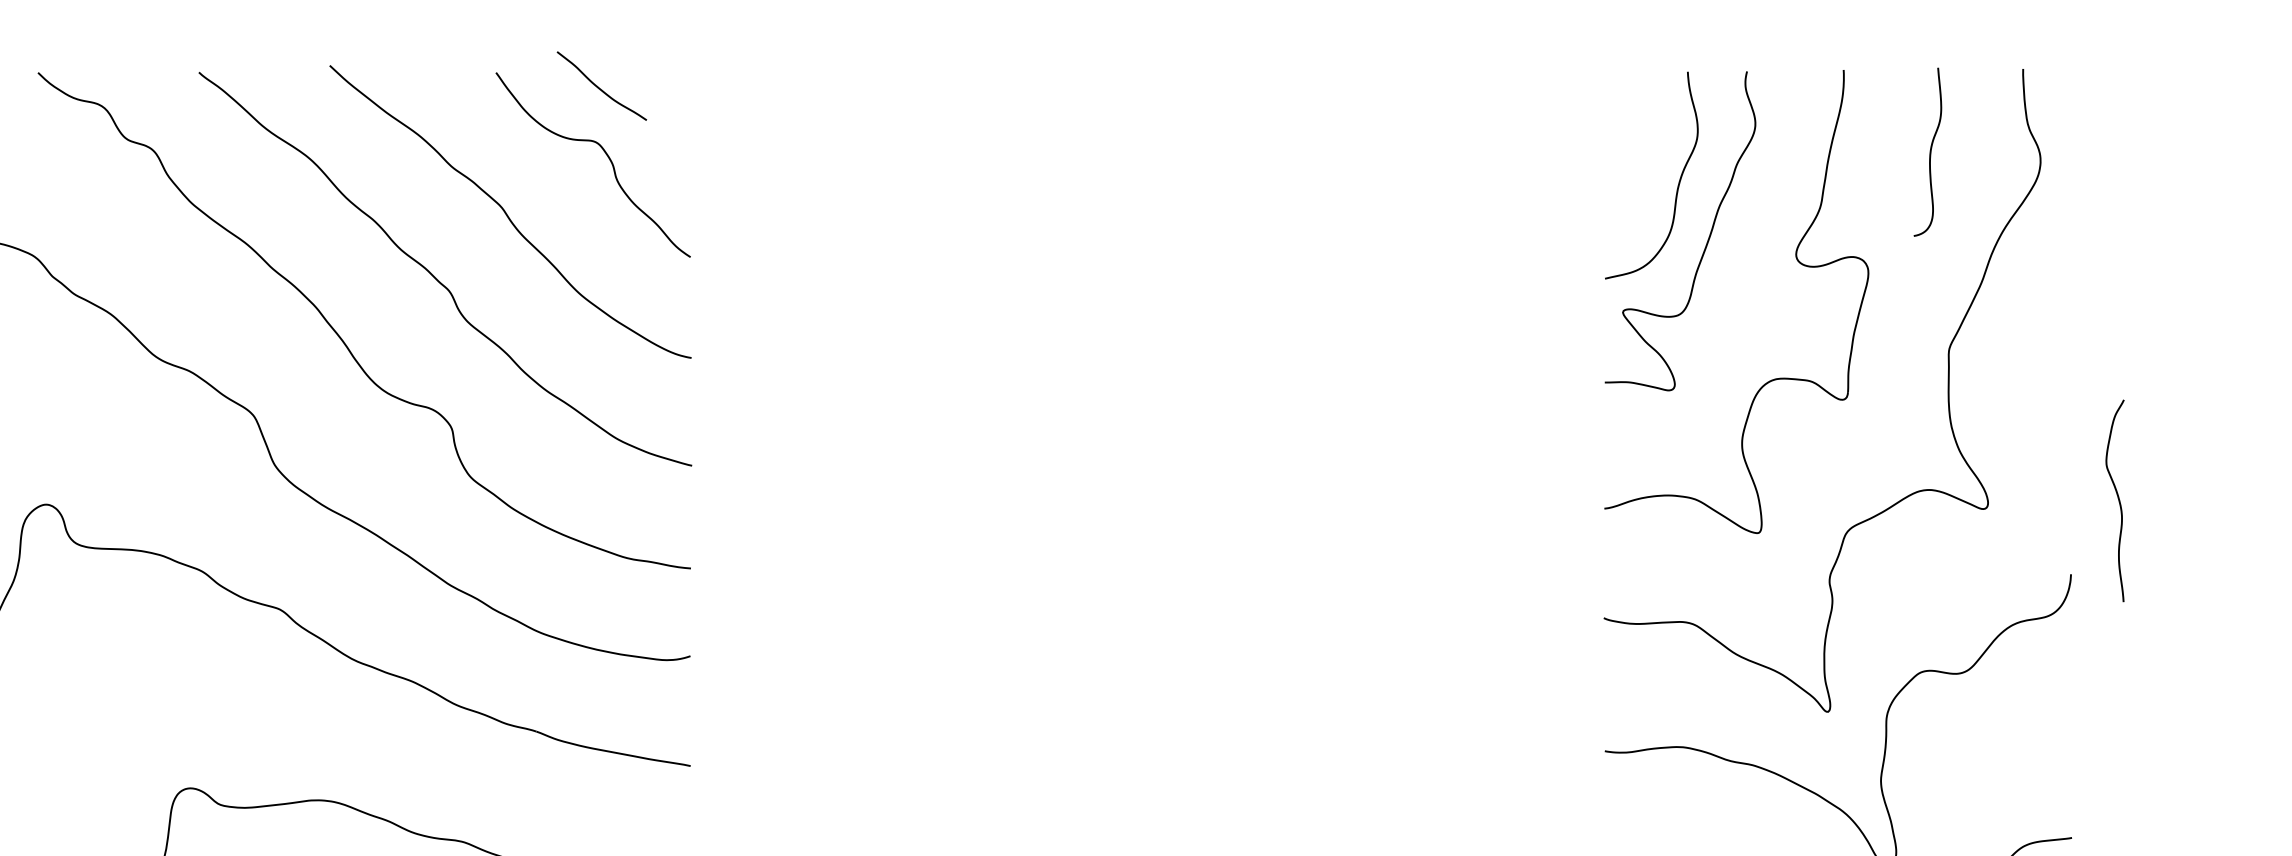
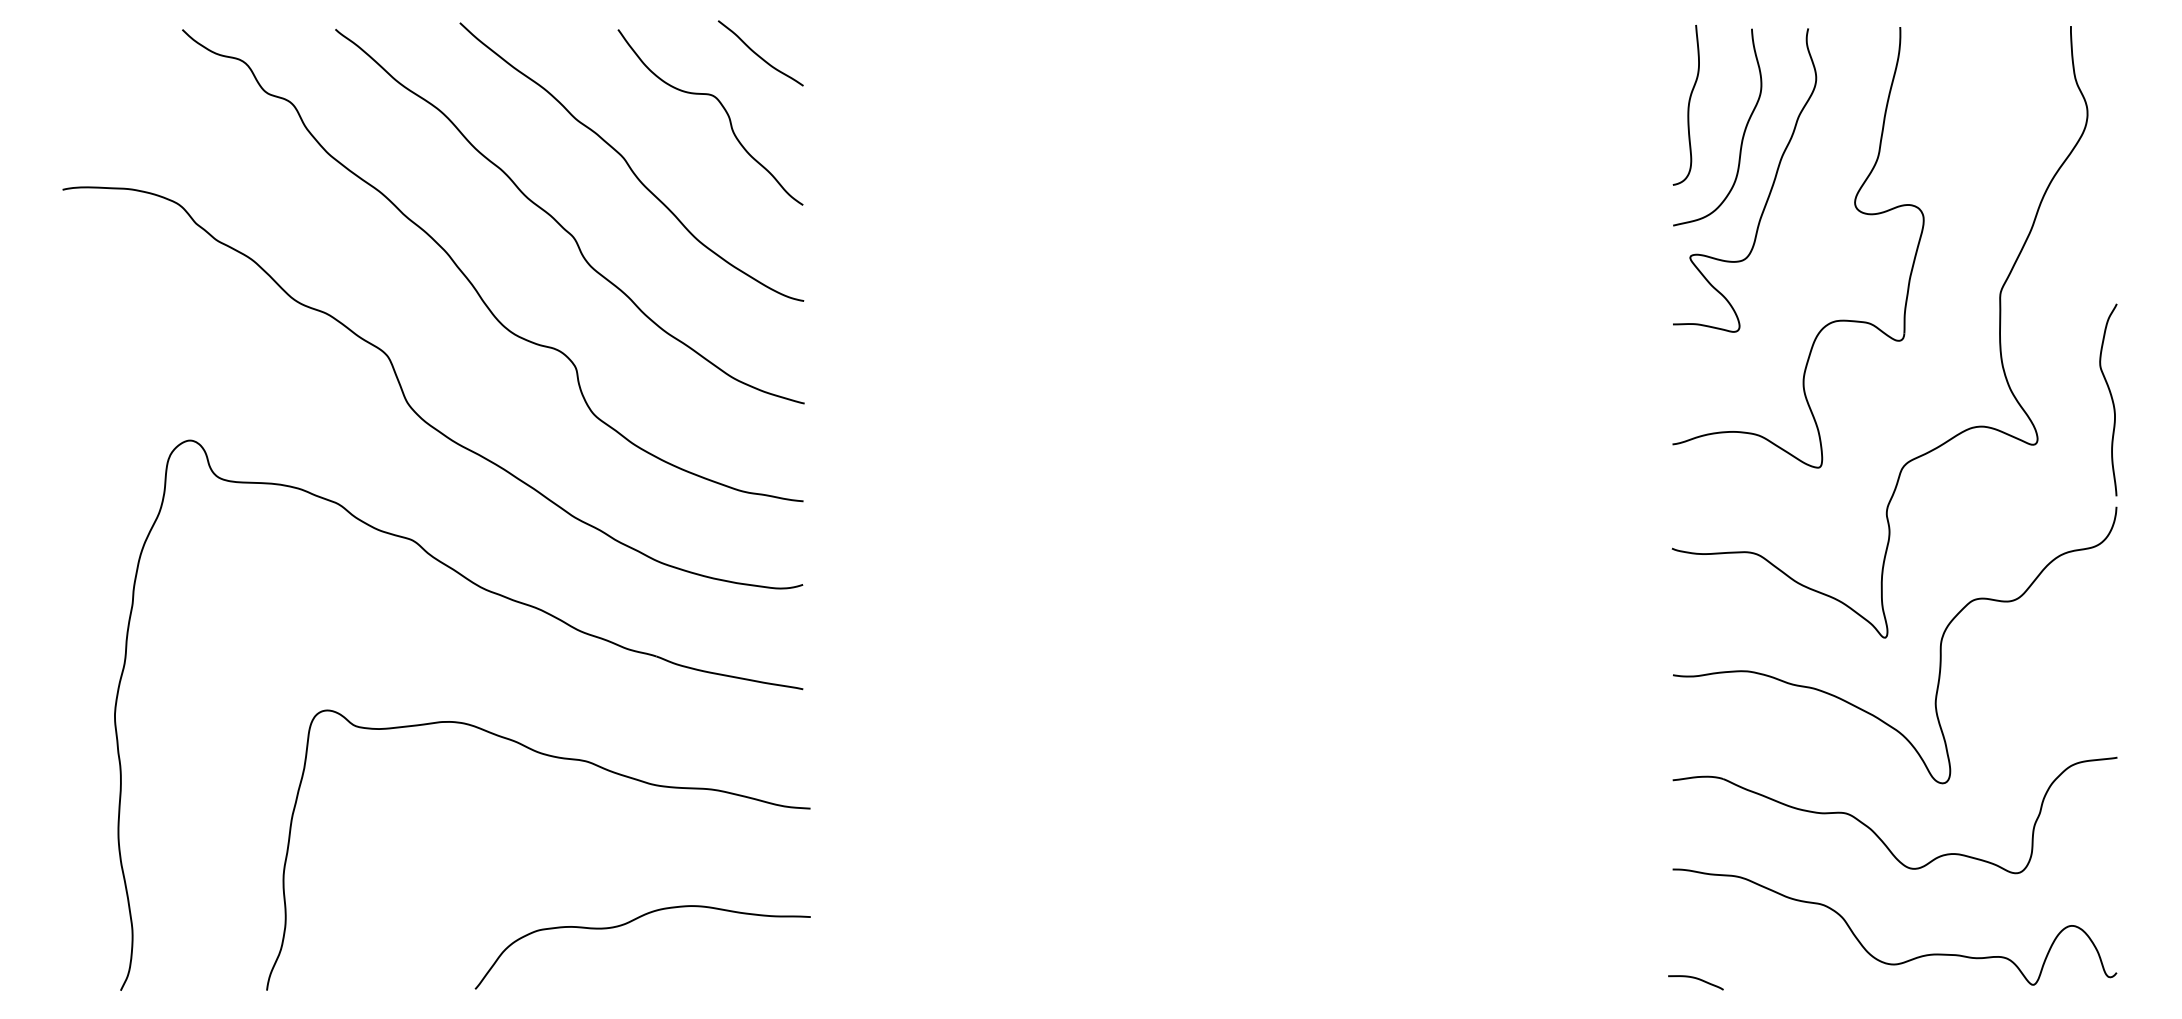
curve: (599, 87) -> (758, 54), moved
curve: (1929, 153) -> (1687, 106), moved
curve: (2117, 498) -> (2110, 397), moved

